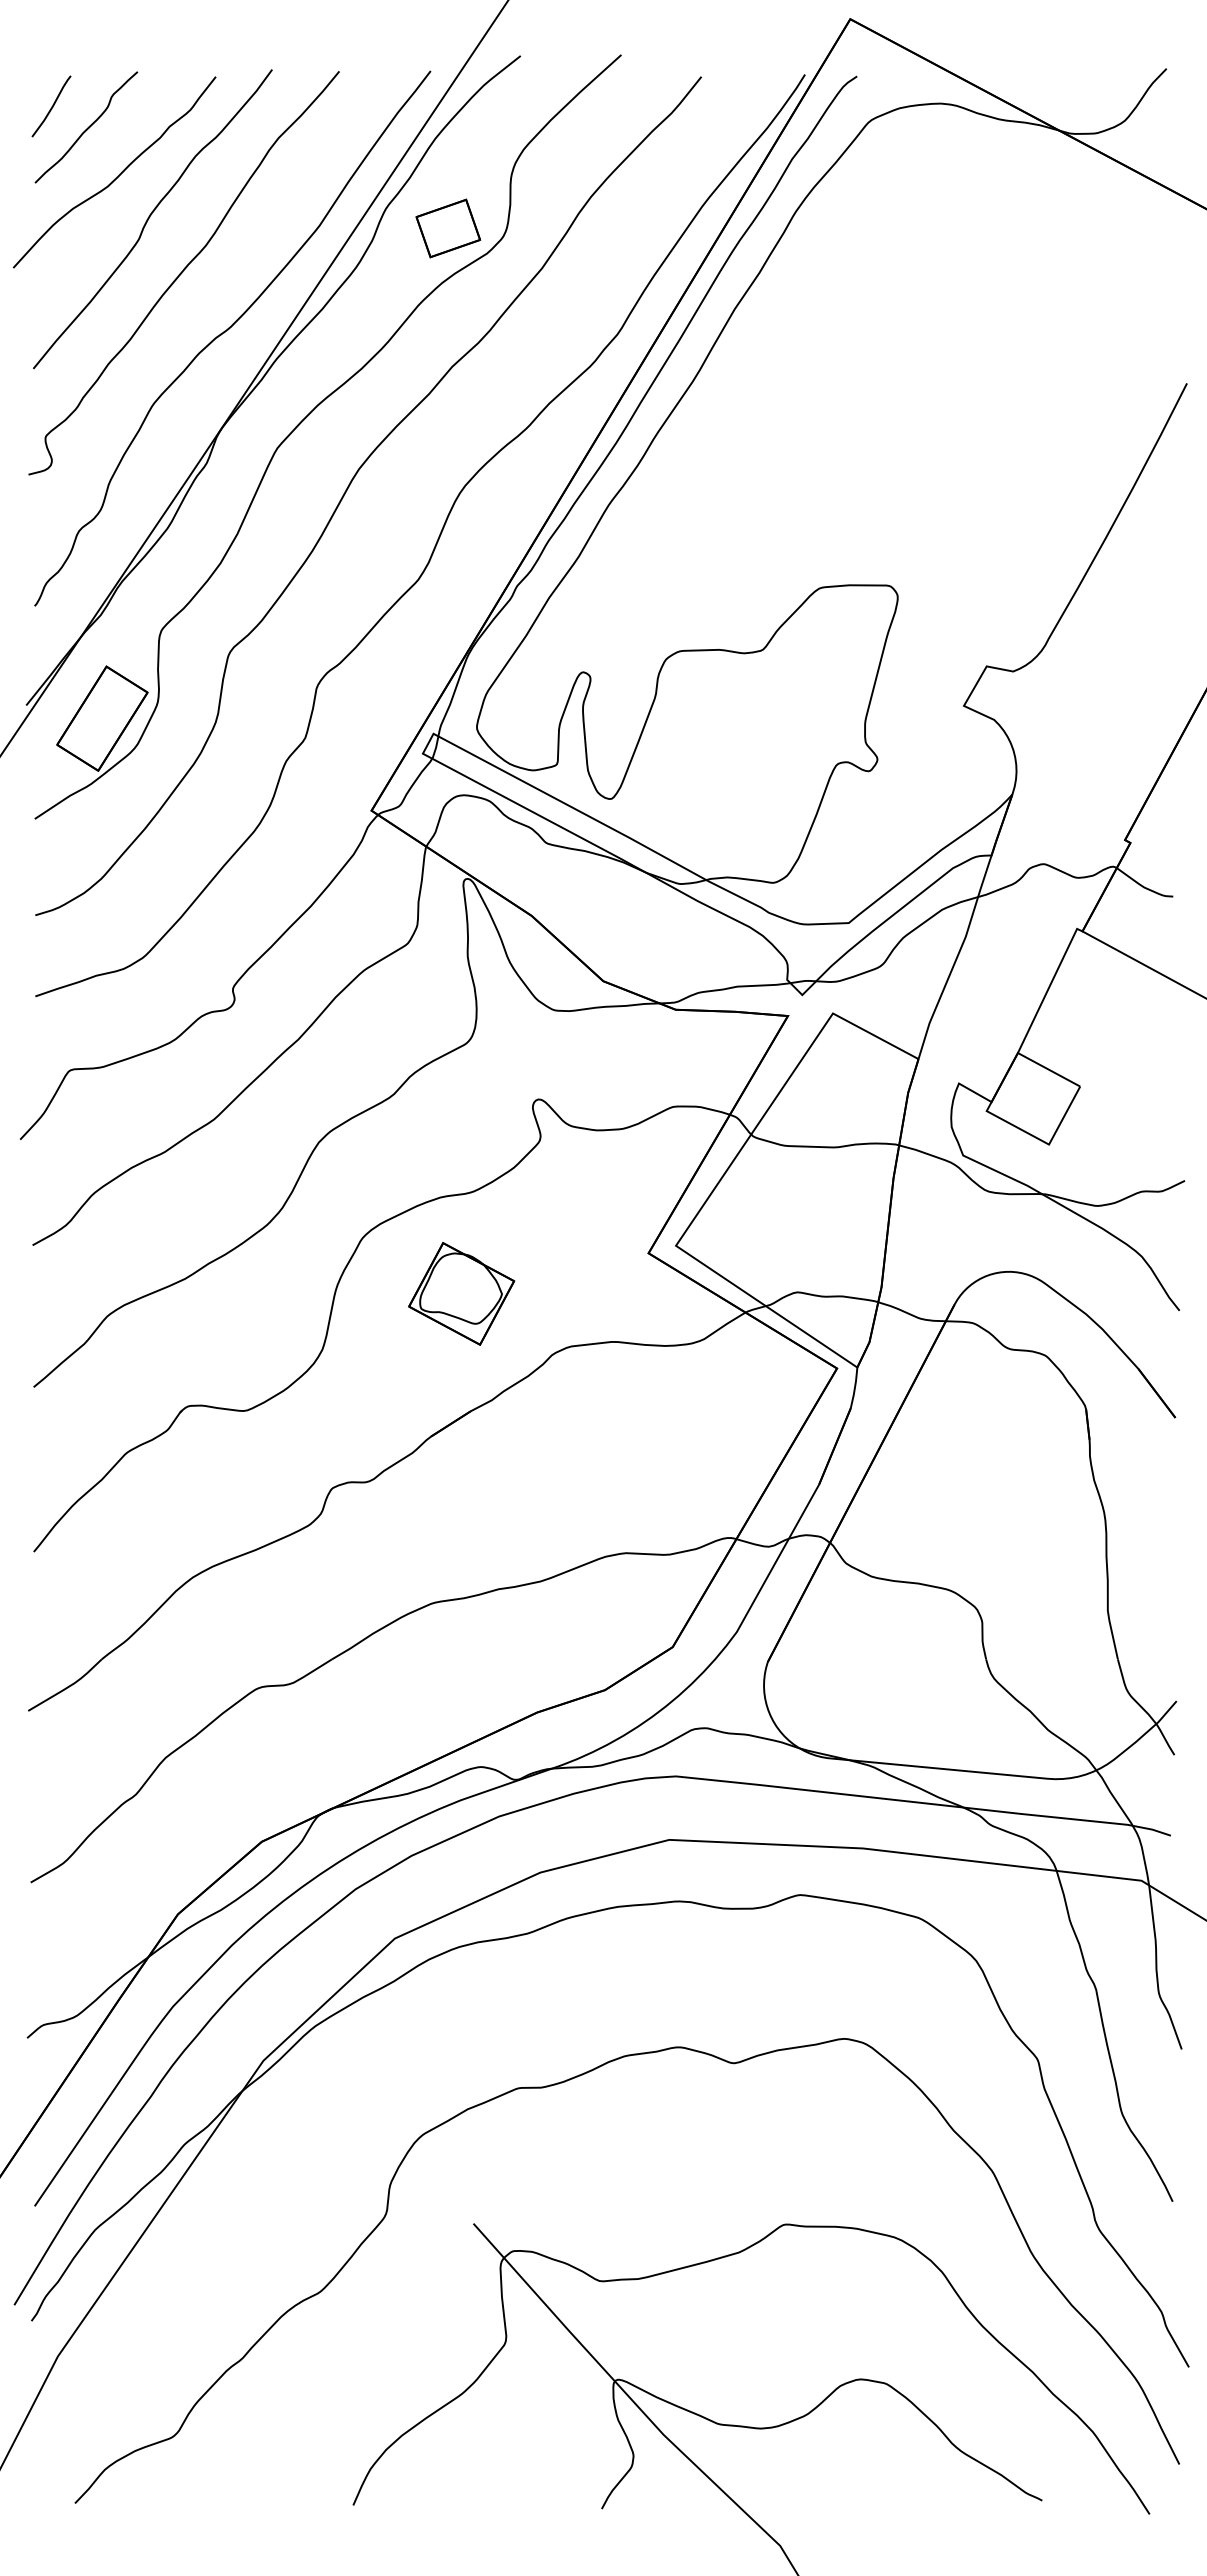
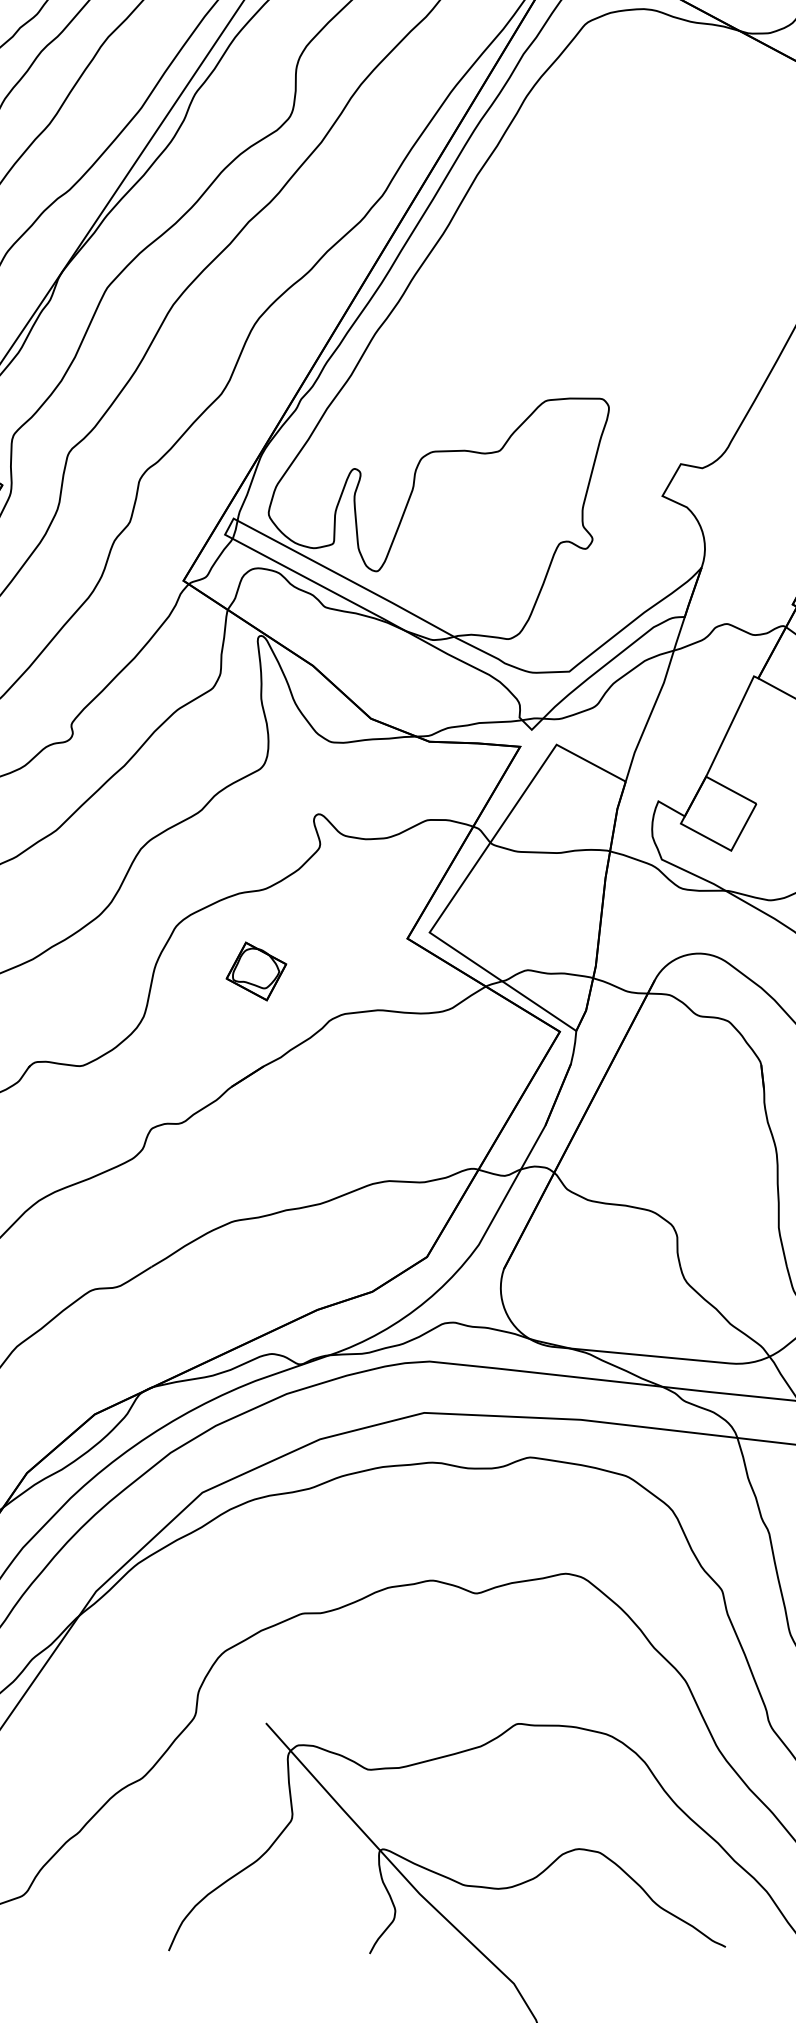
part: (448, 228) -> (245, 110), removed
part: (461, 1293) -> (256, 971), size x0.7

